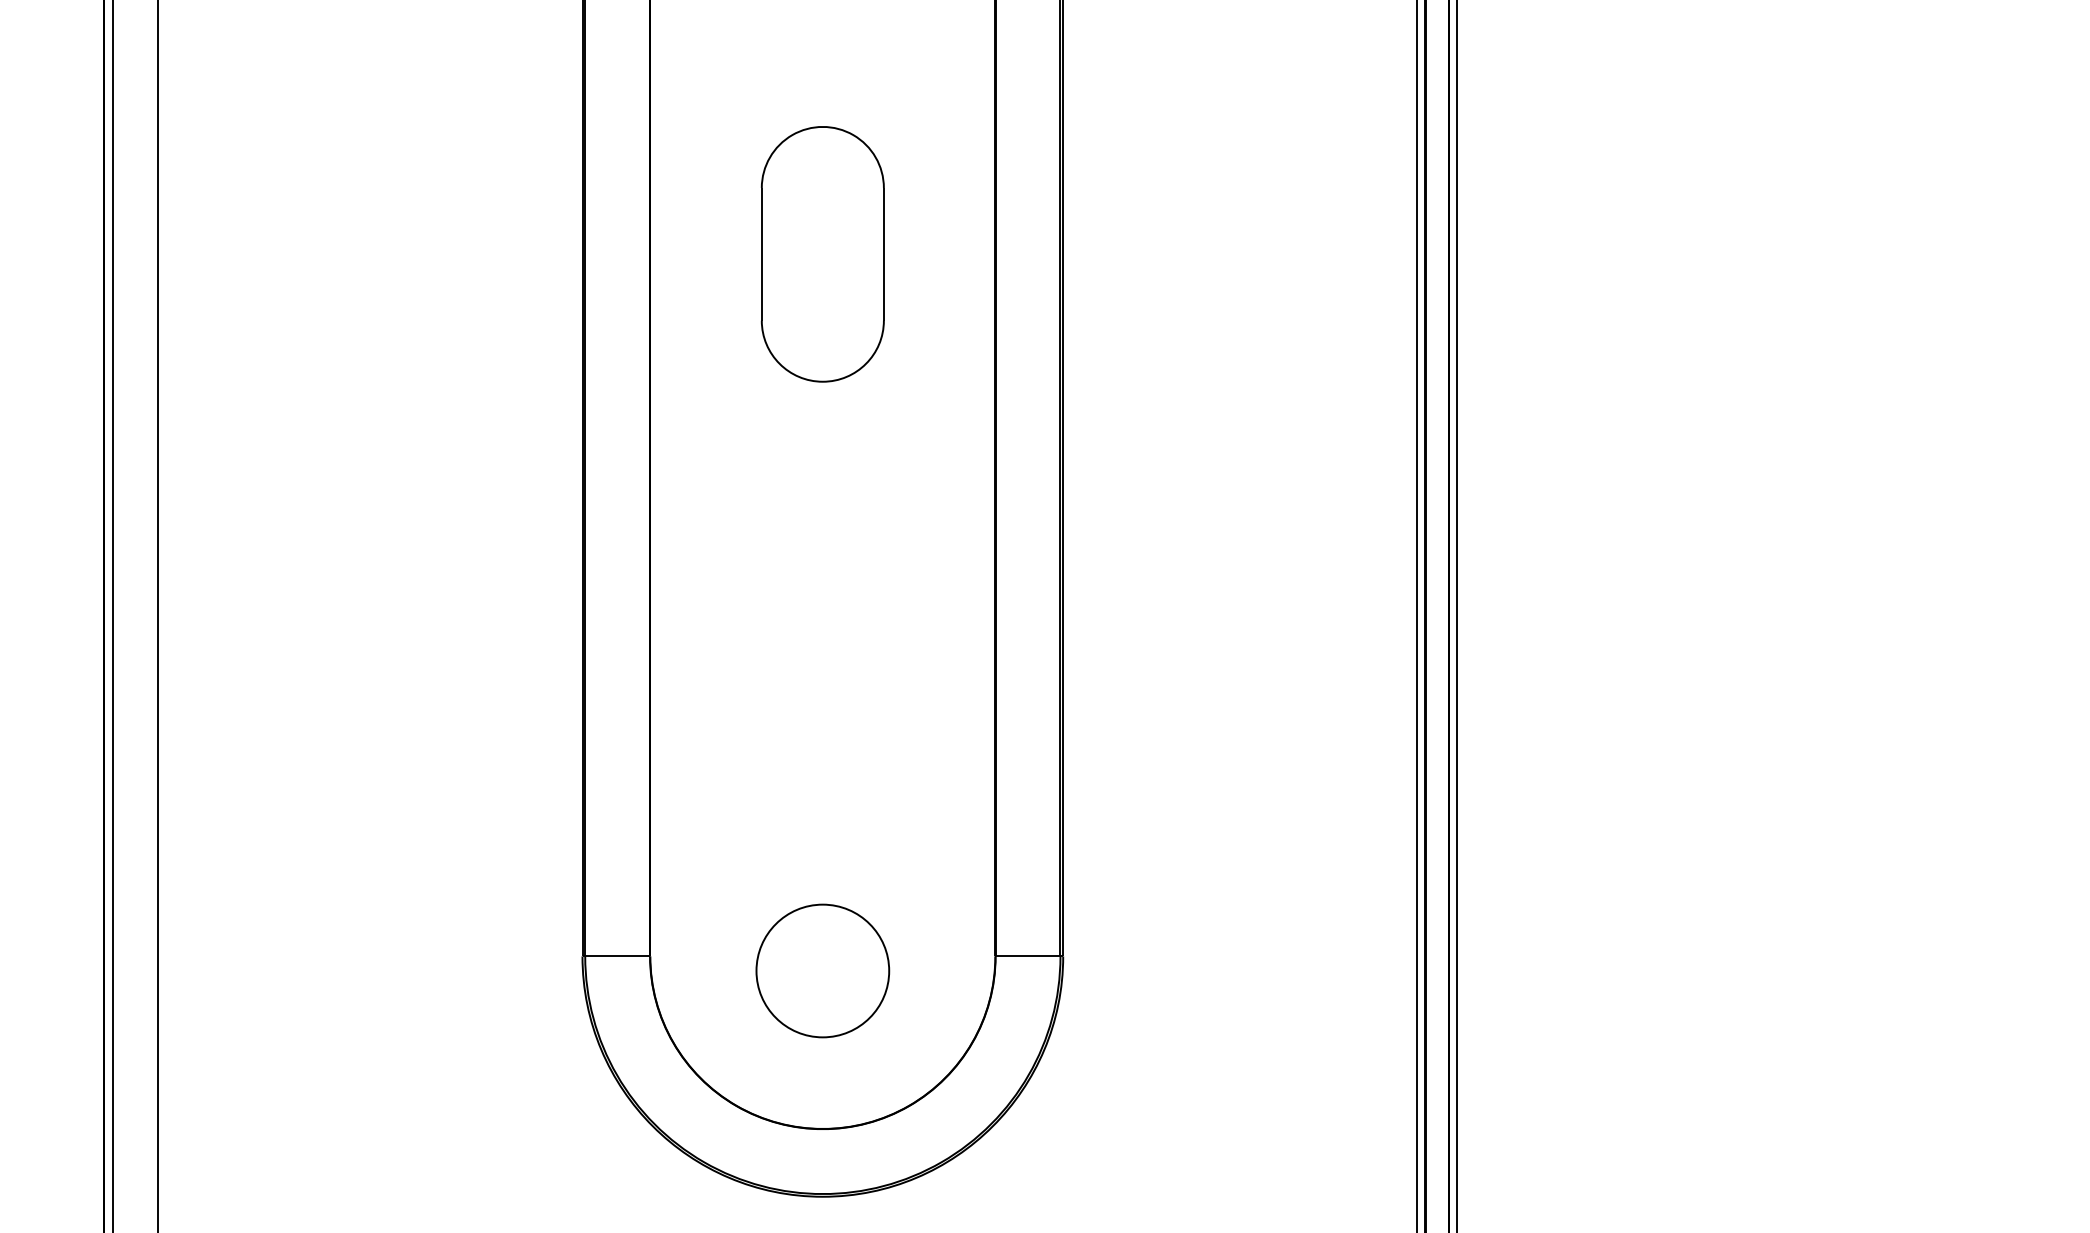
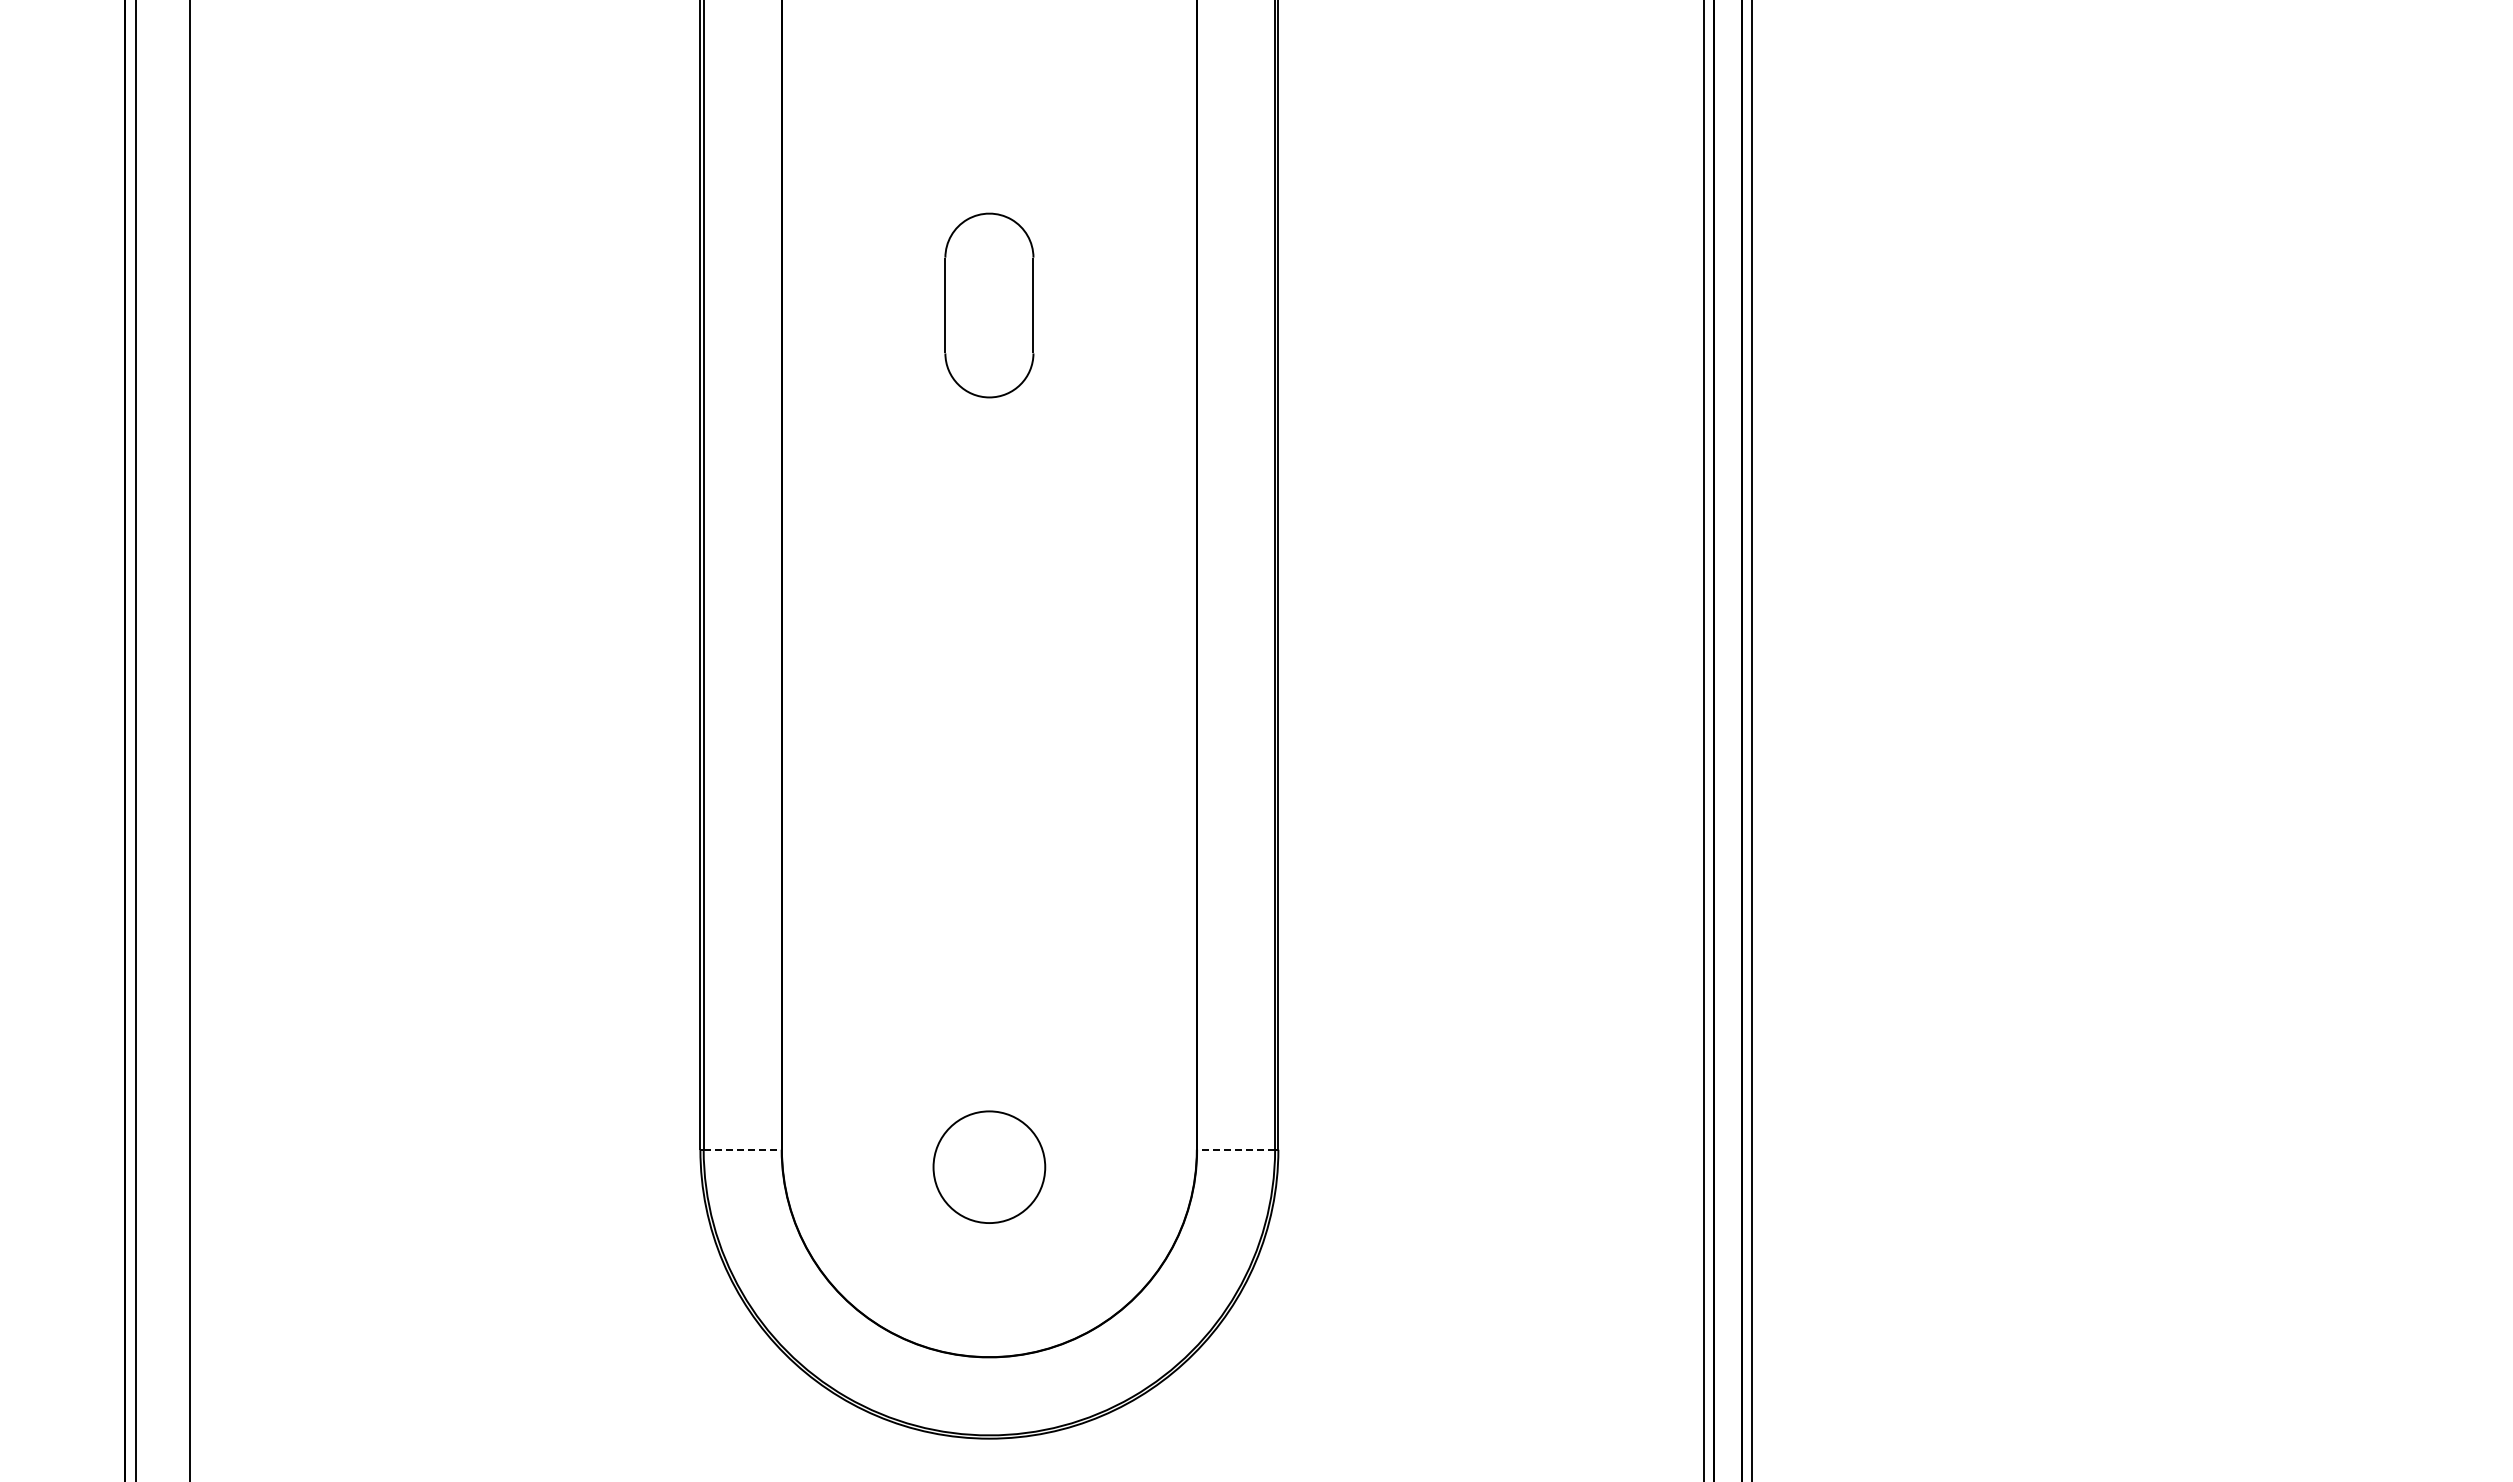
part: (822, 254) -> (989, 305), size x0.6
line: (617, 956) -> (742, 1149), solid -> dashed
line: (1028, 956) -> (1236, 1149), solid -> dashed
circle: (822, 971) -> (989, 1167), size x0.7

